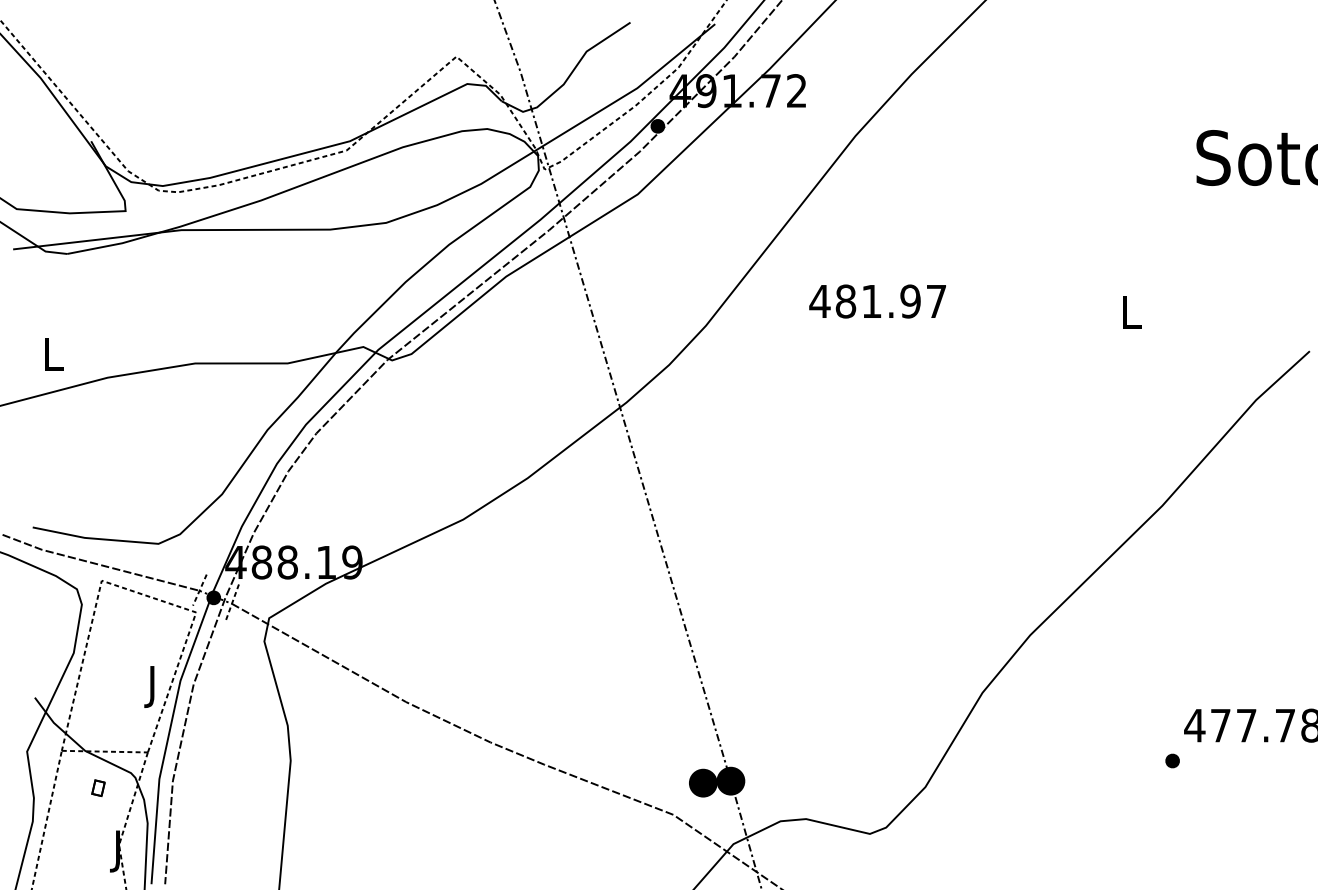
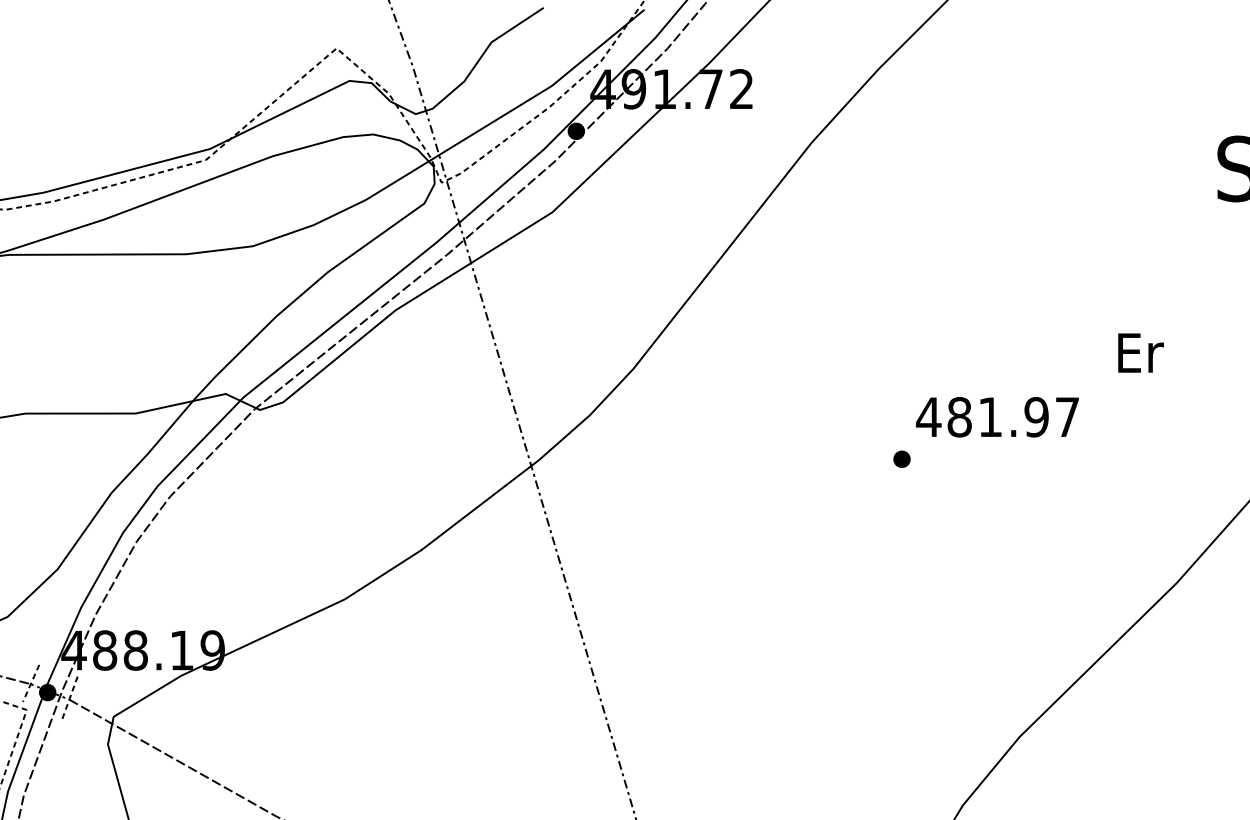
text: (877, 301) -> (997, 417), moved
text: (1132, 312) -> (1141, 352), L -> Er
part: (931, 401) -> (902, 458), added

